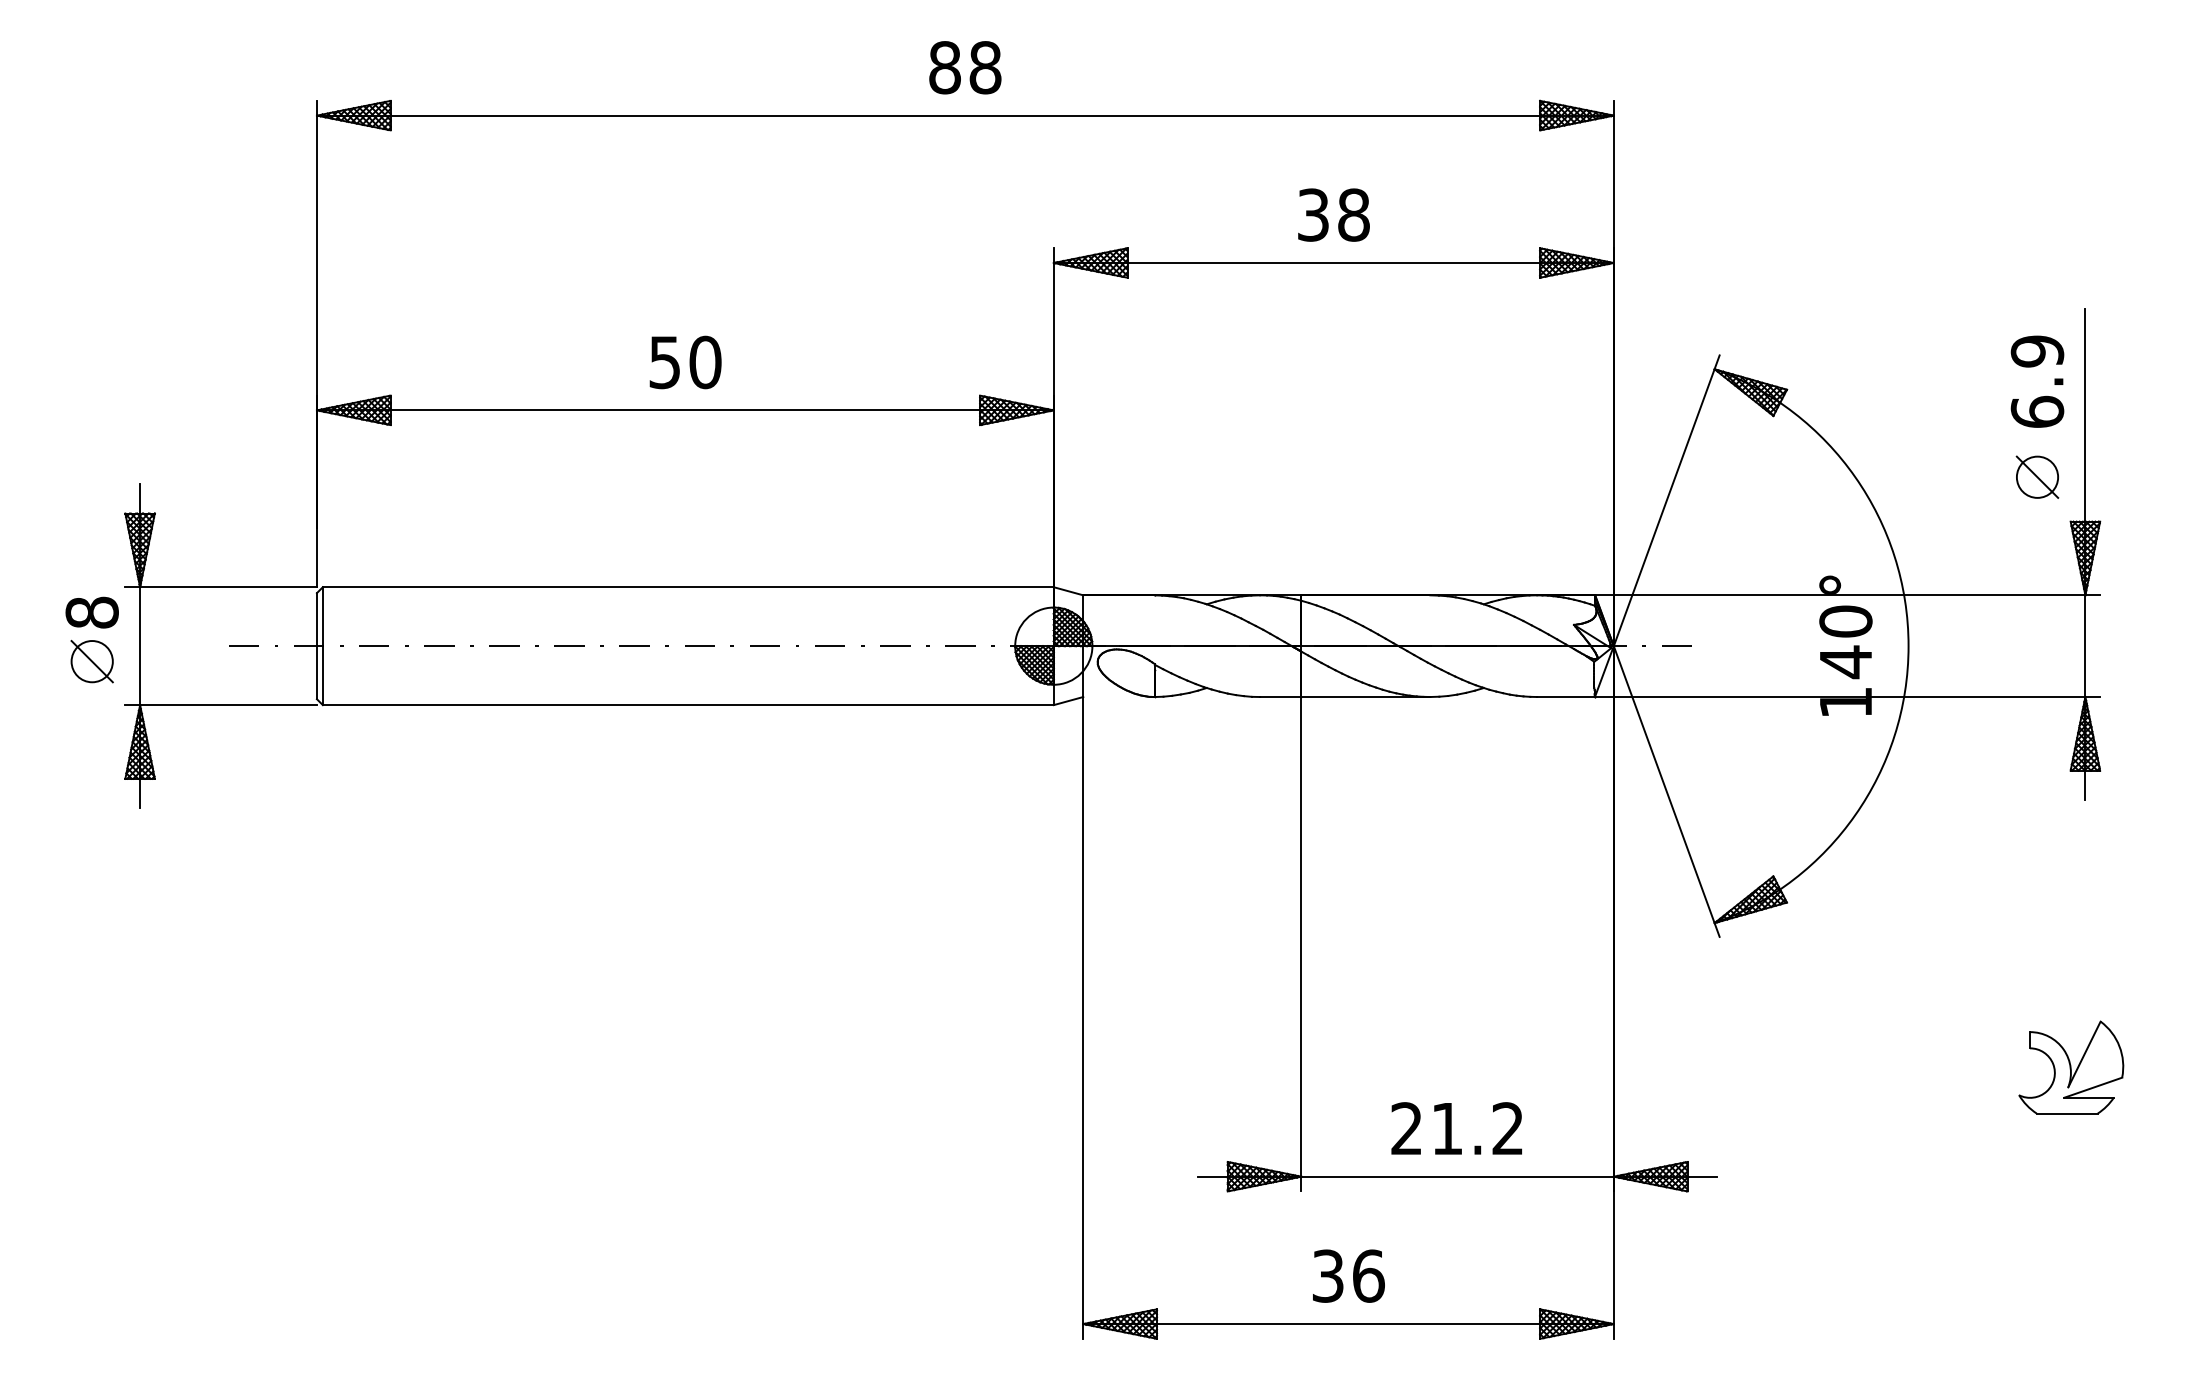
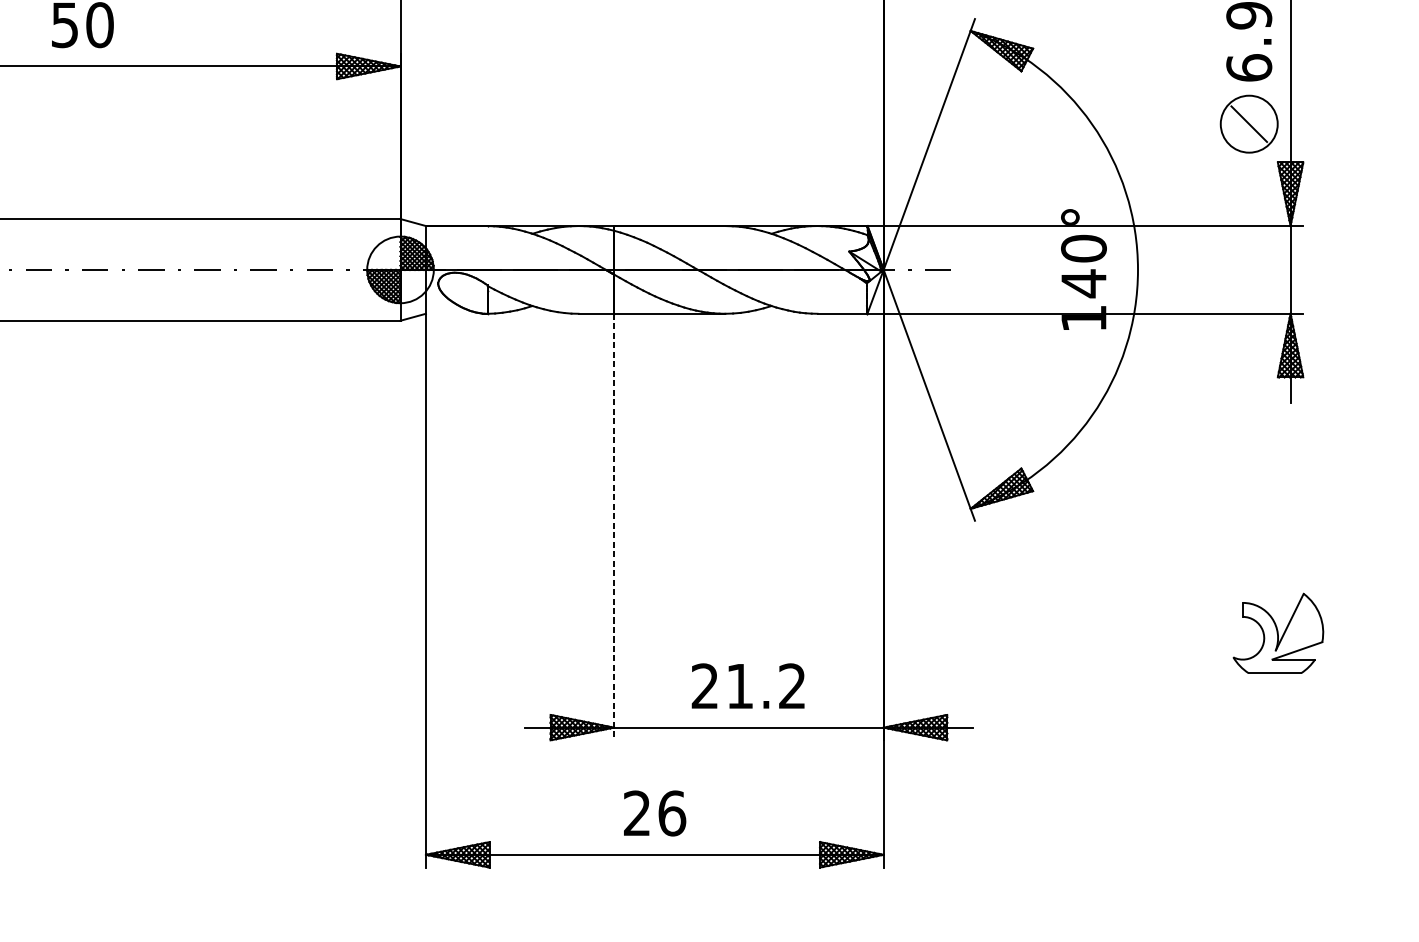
circle: (2037, 476) -> (1249, 123), size x1.6
line: (1301, 944) -> (614, 527), solid -> dashed
text: (1327, 1275) -> (636, 812), 36 -> 26

